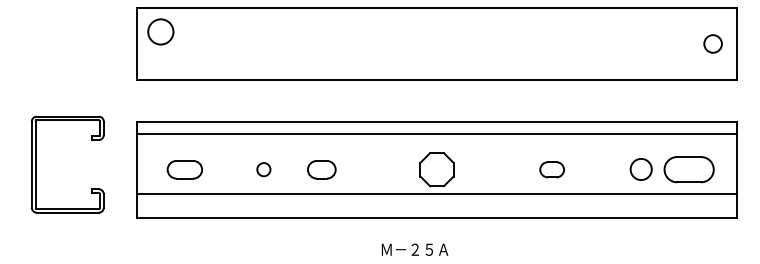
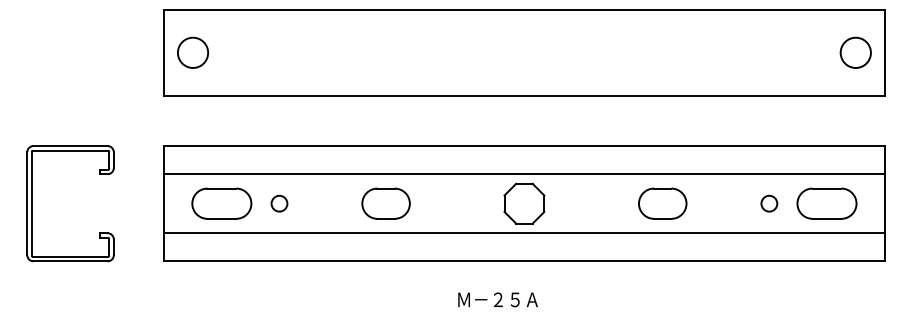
circle: (160, 31) -> (192, 52), moved
circle: (712, 43) -> (855, 52), size x1.43
line: (436, 134) -> (523, 174), moved
part: (36, 164) -> (33, 203), moved
part: (184, 169) -> (221, 203), size x1.43
circle: (263, 169) -> (279, 203), moved
part: (321, 169) -> (385, 203), size x1.43
part: (551, 169) -> (661, 203), size x1.67
circle: (640, 169) -> (768, 203), size x0.62

